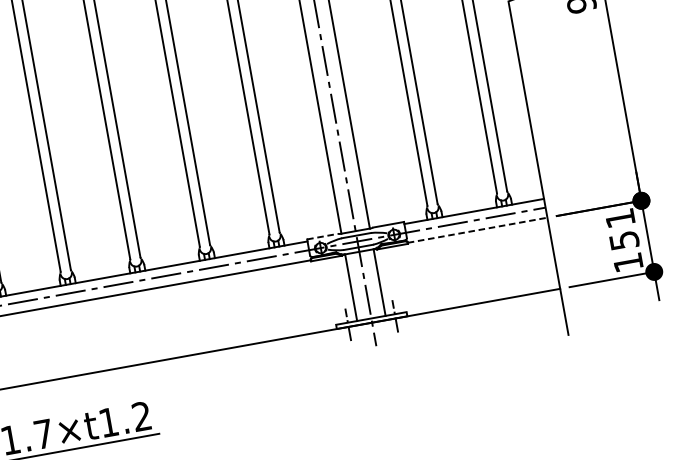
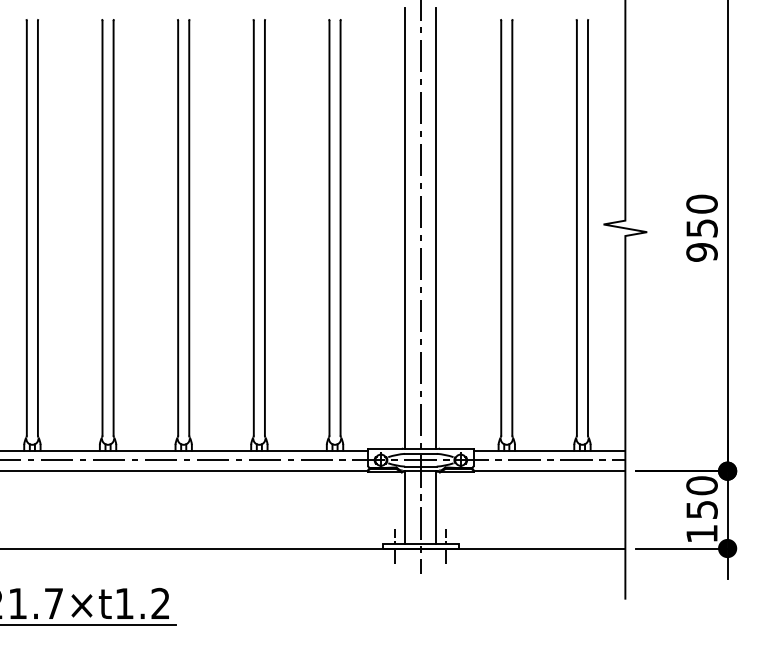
text: (619, 218) -> (701, 485), 151 -> 150
line: (477, 230) -> (549, 471), dashed -> solid
line: (322, 236) -> (384, 448), dashed -> solid

